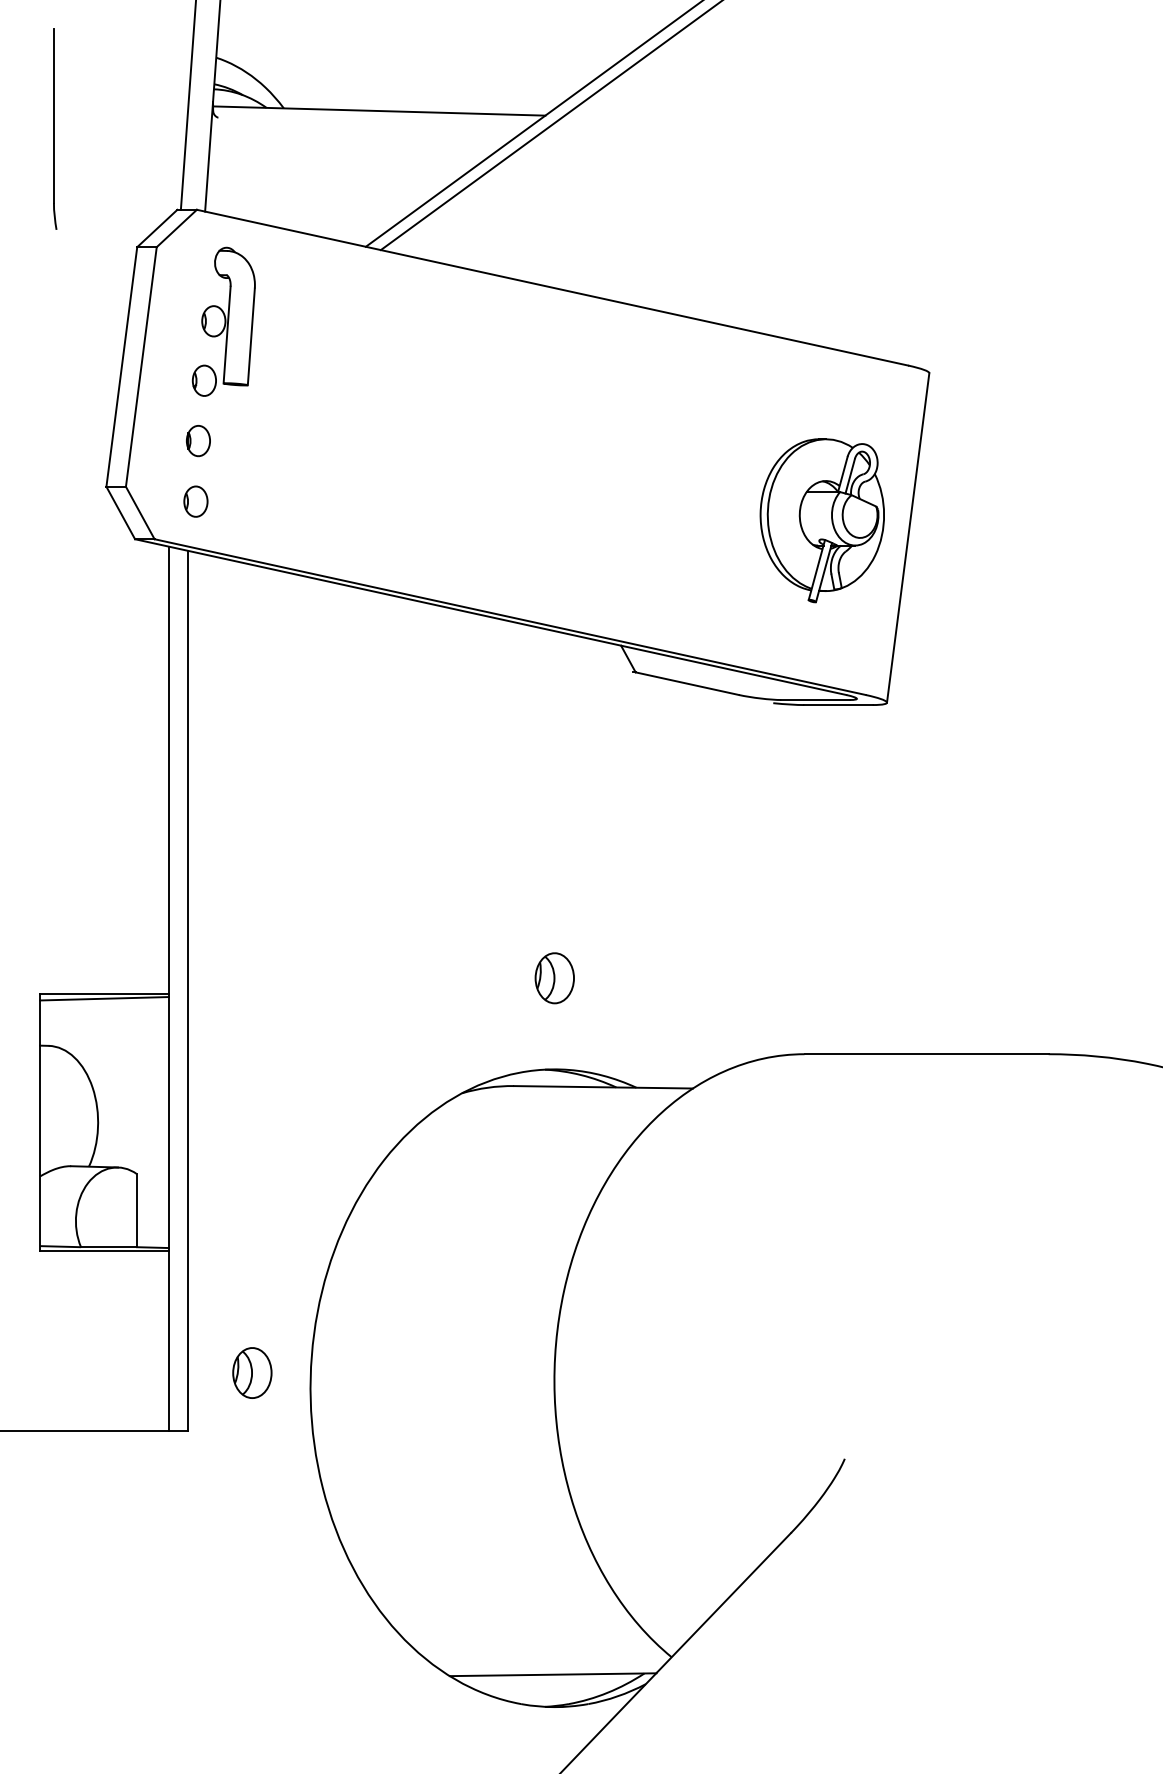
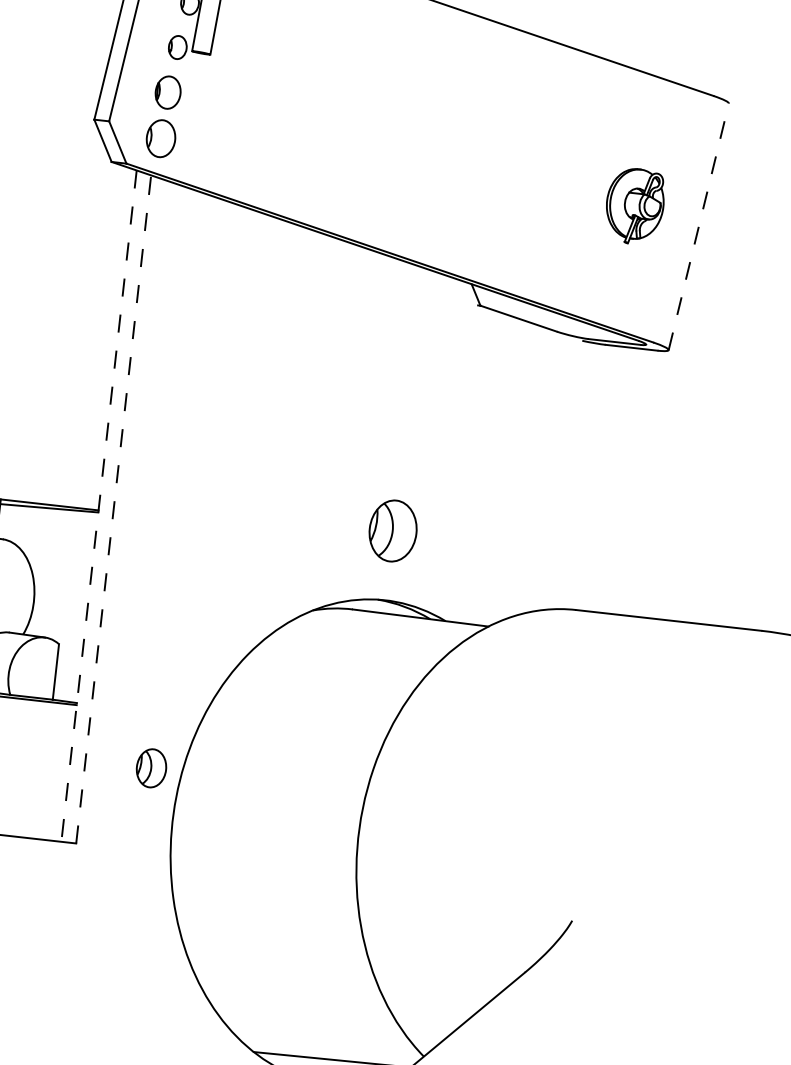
part: (198, 441) -> (168, 93), size x1.4
part: (195, 501) -> (160, 138), size x1.6
part: (821, 520) -> (634, 206), size x0.6
line: (908, 537) -> (699, 226), solid -> dashed
part: (554, 978) -> (392, 531), size x1.6
line: (168, 989) -> (98, 506), solid -> dashed
line: (188, 990) -> (113, 509), solid -> dashed
part: (252, 1372) -> (151, 767), moved

